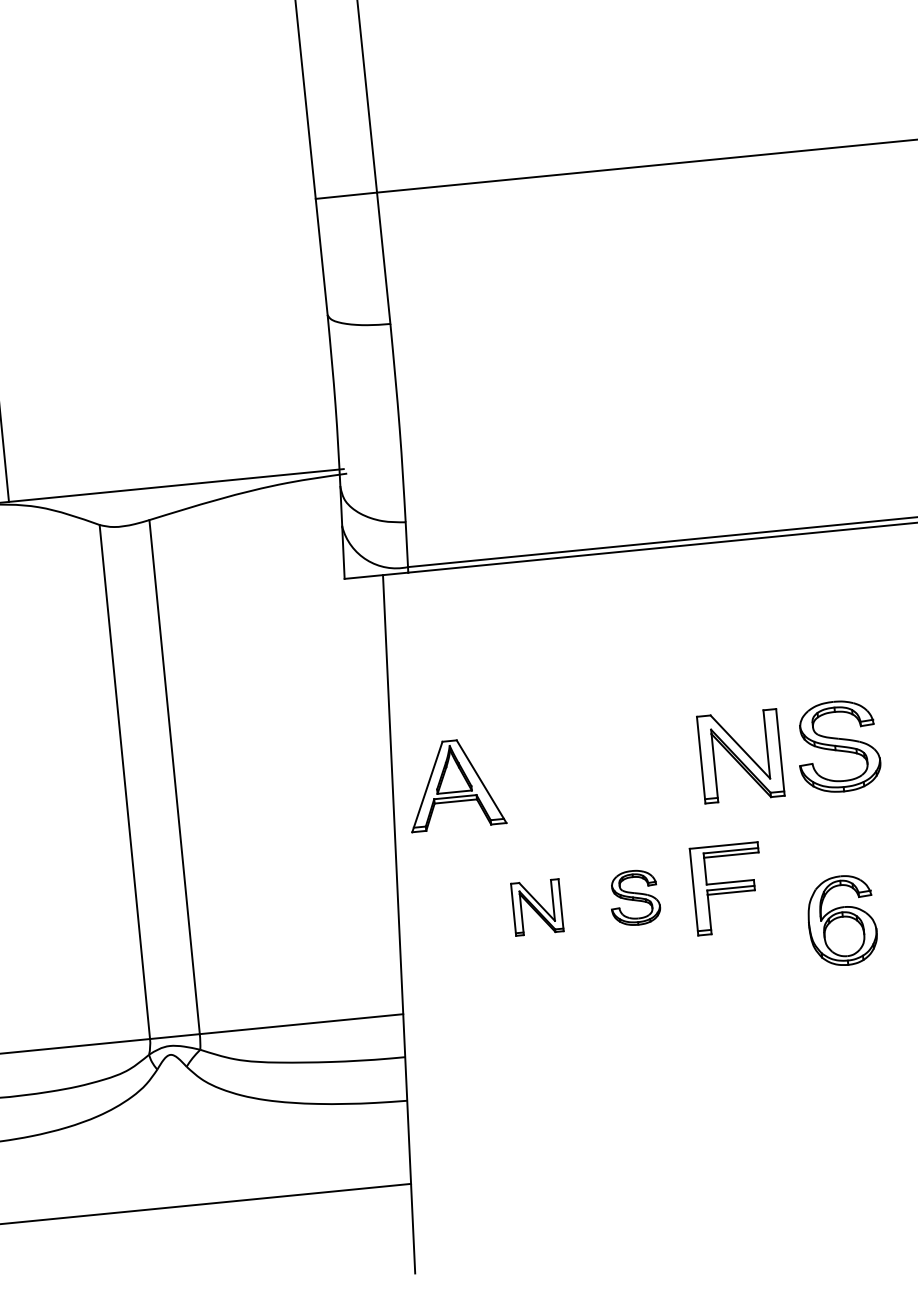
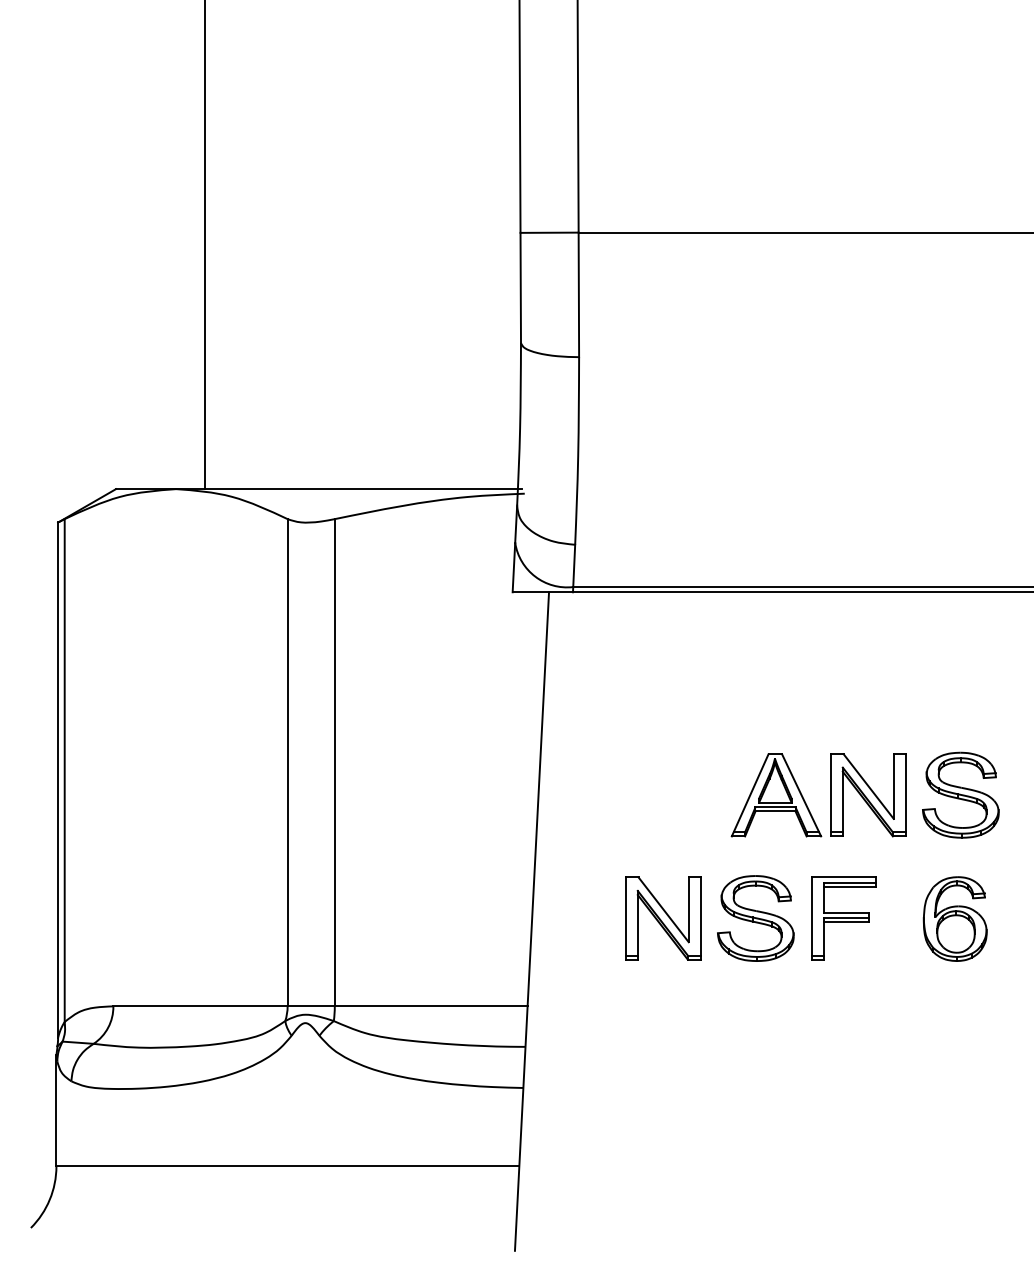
part: (455, 784) -> (776, 795), moved
part: (634, 897) -> (755, 918), size x1.67
part: (537, 907) -> (663, 918), size x1.67
part: (841, 920) -> (954, 918), moved

